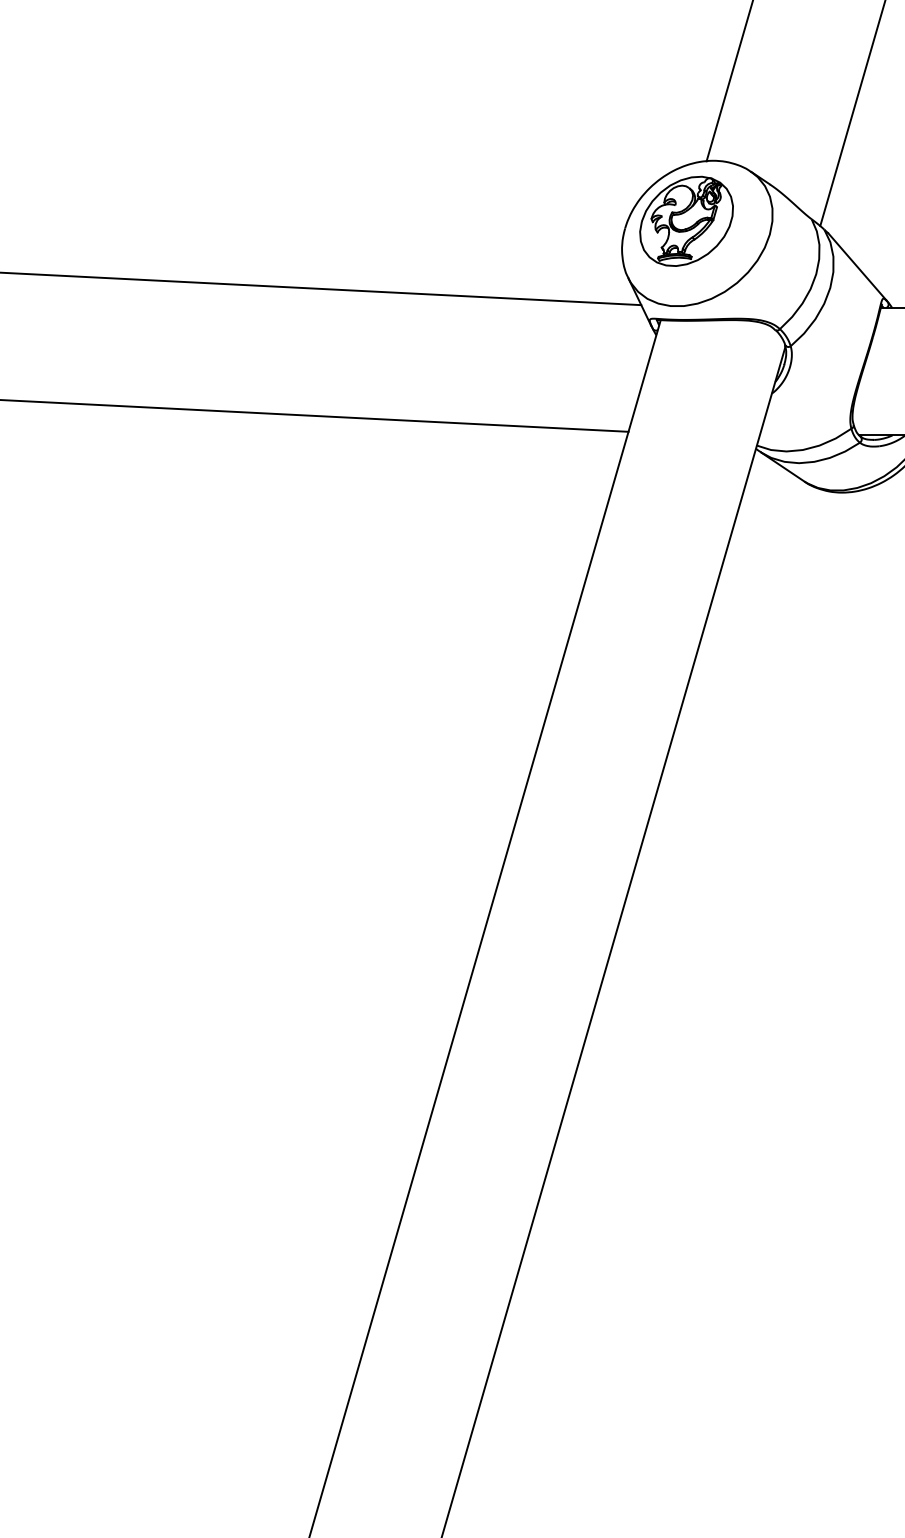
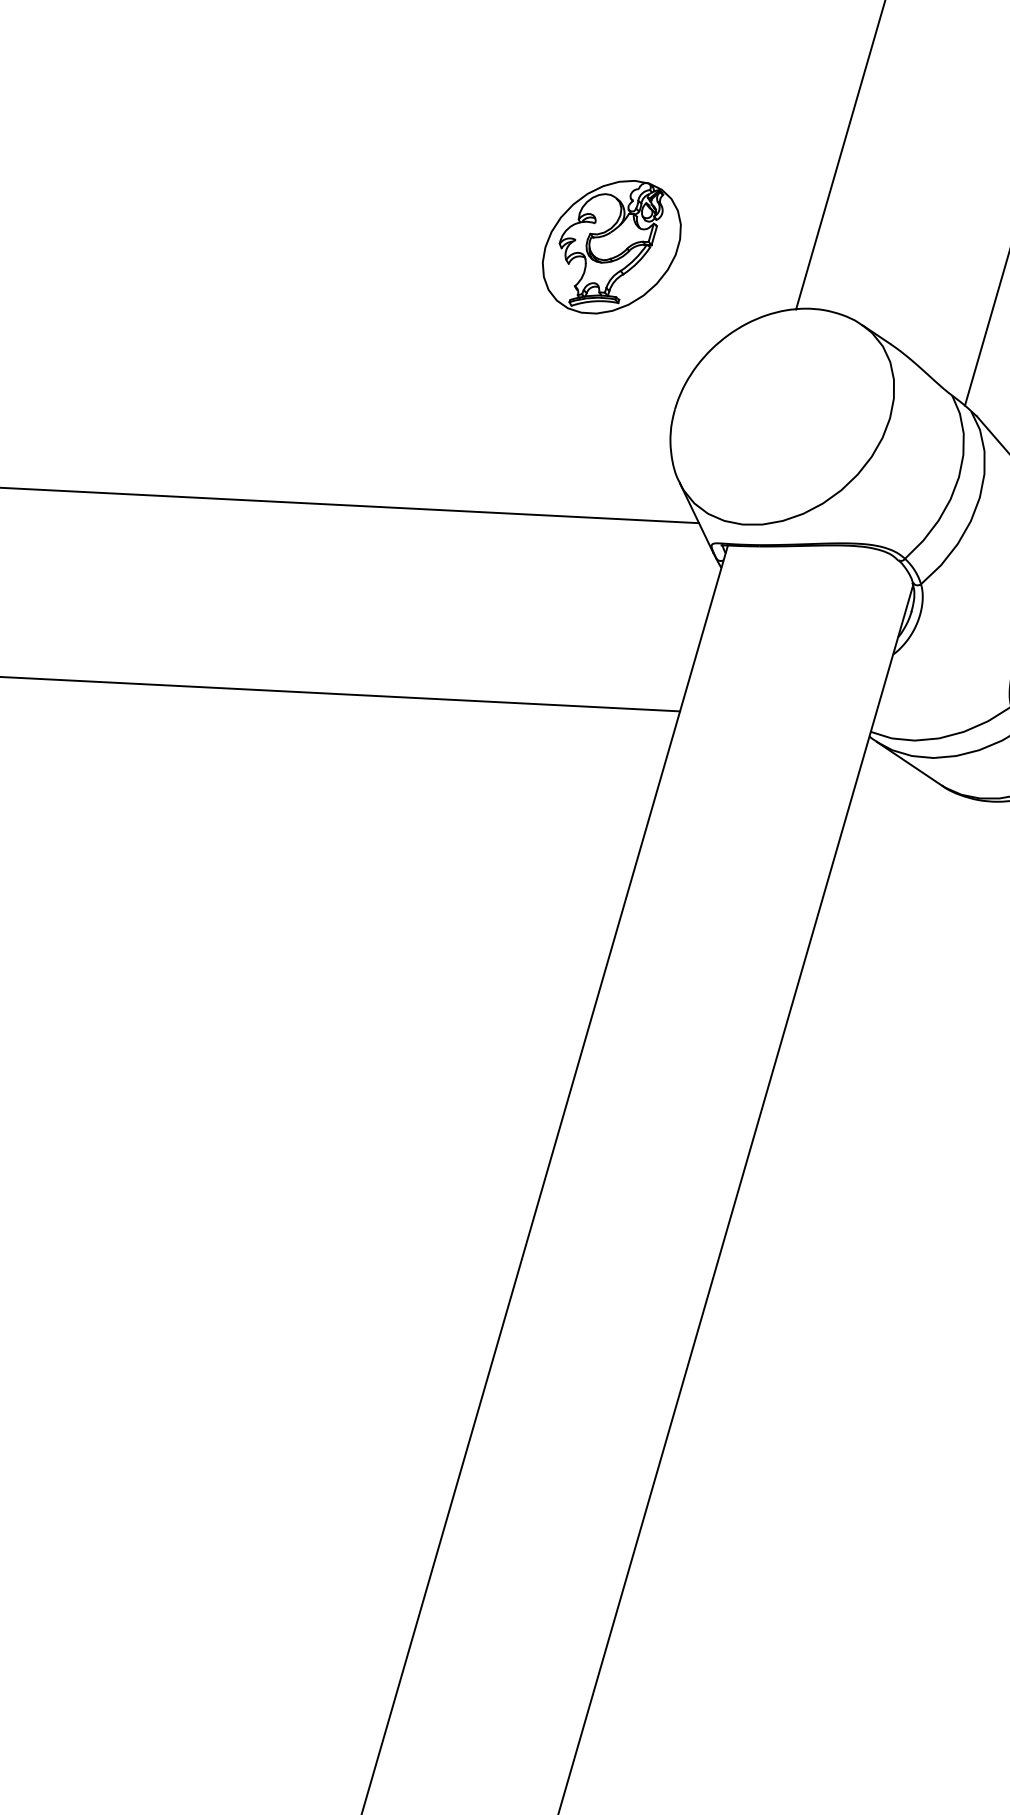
part: (686, 220) -> (611, 245), moved

